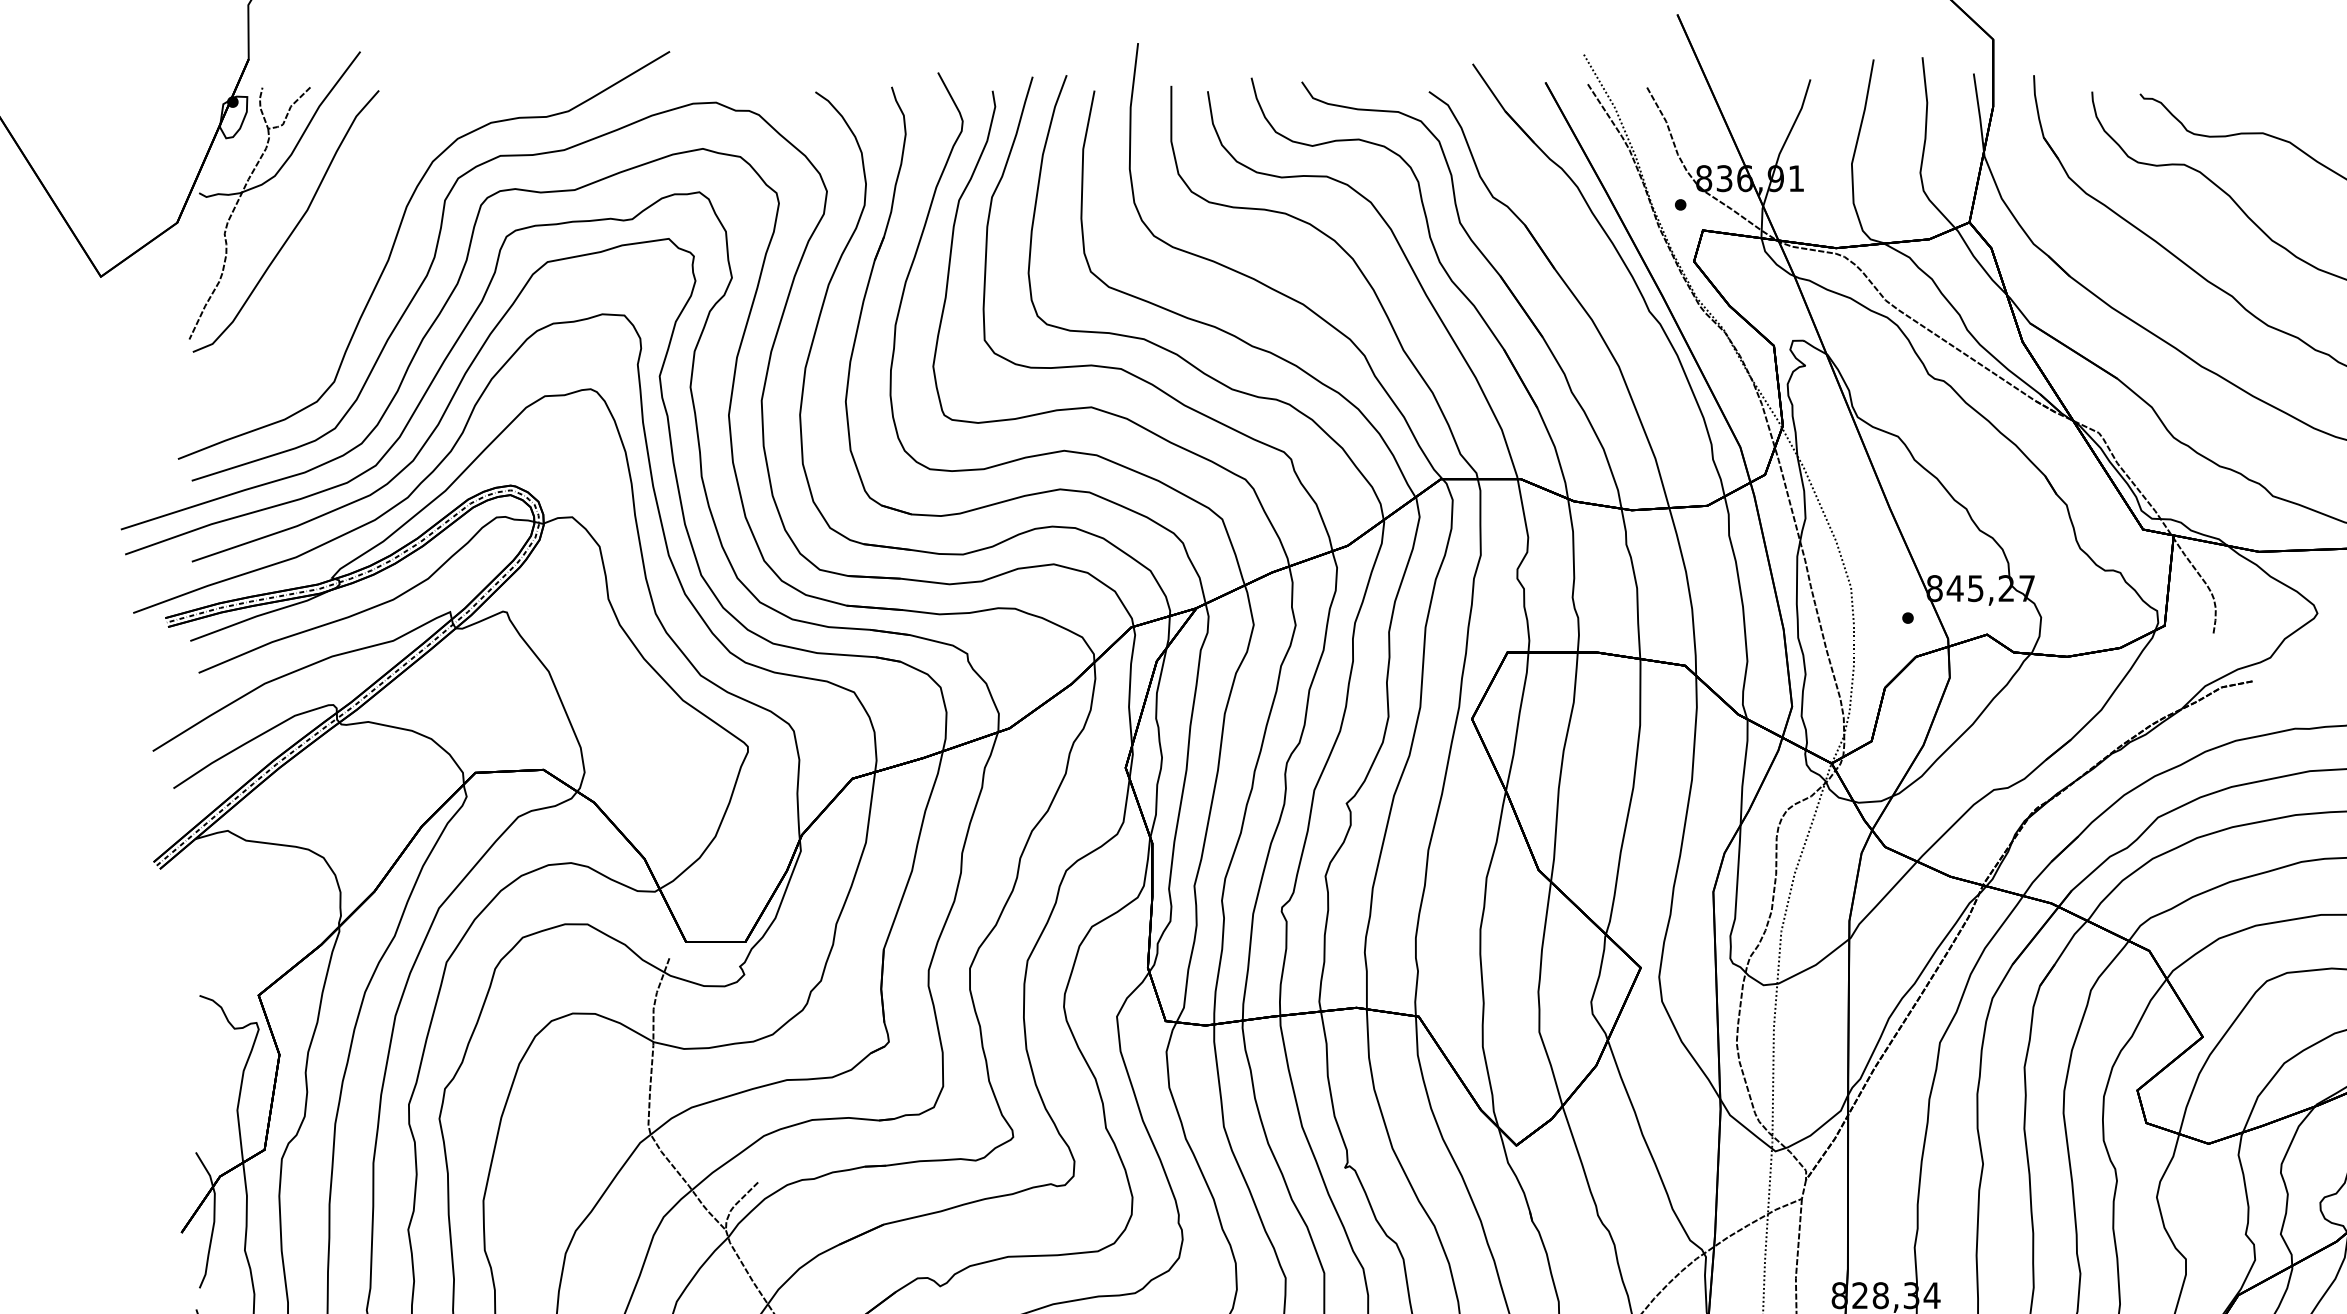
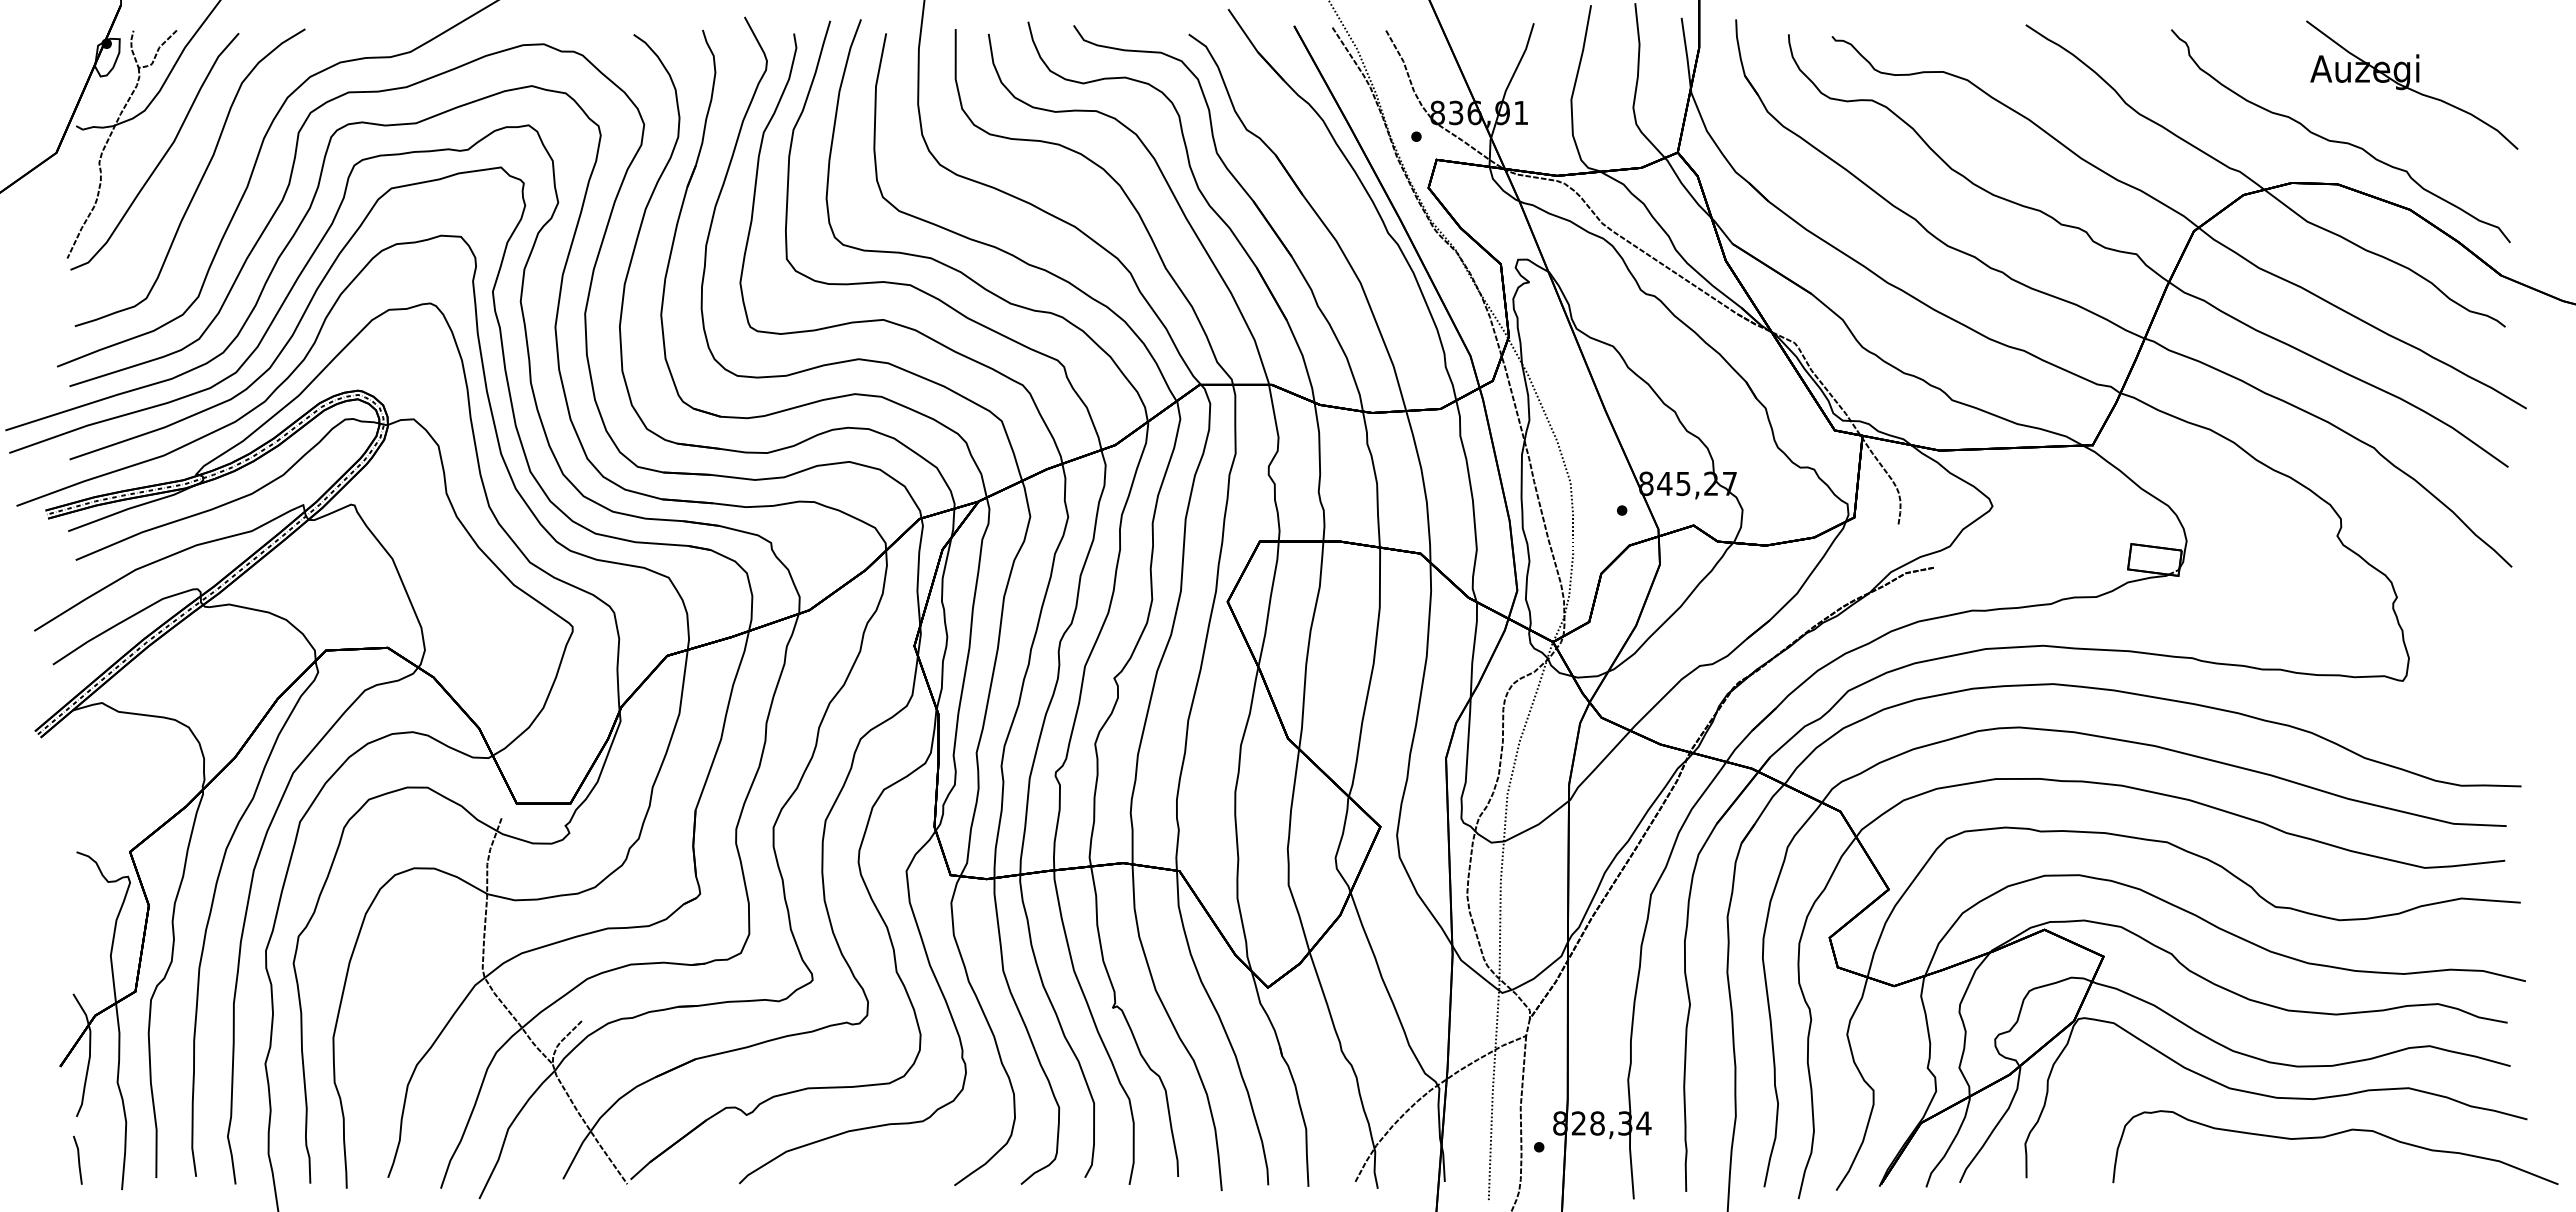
curve: (335, 254) -> (199, 181), added

